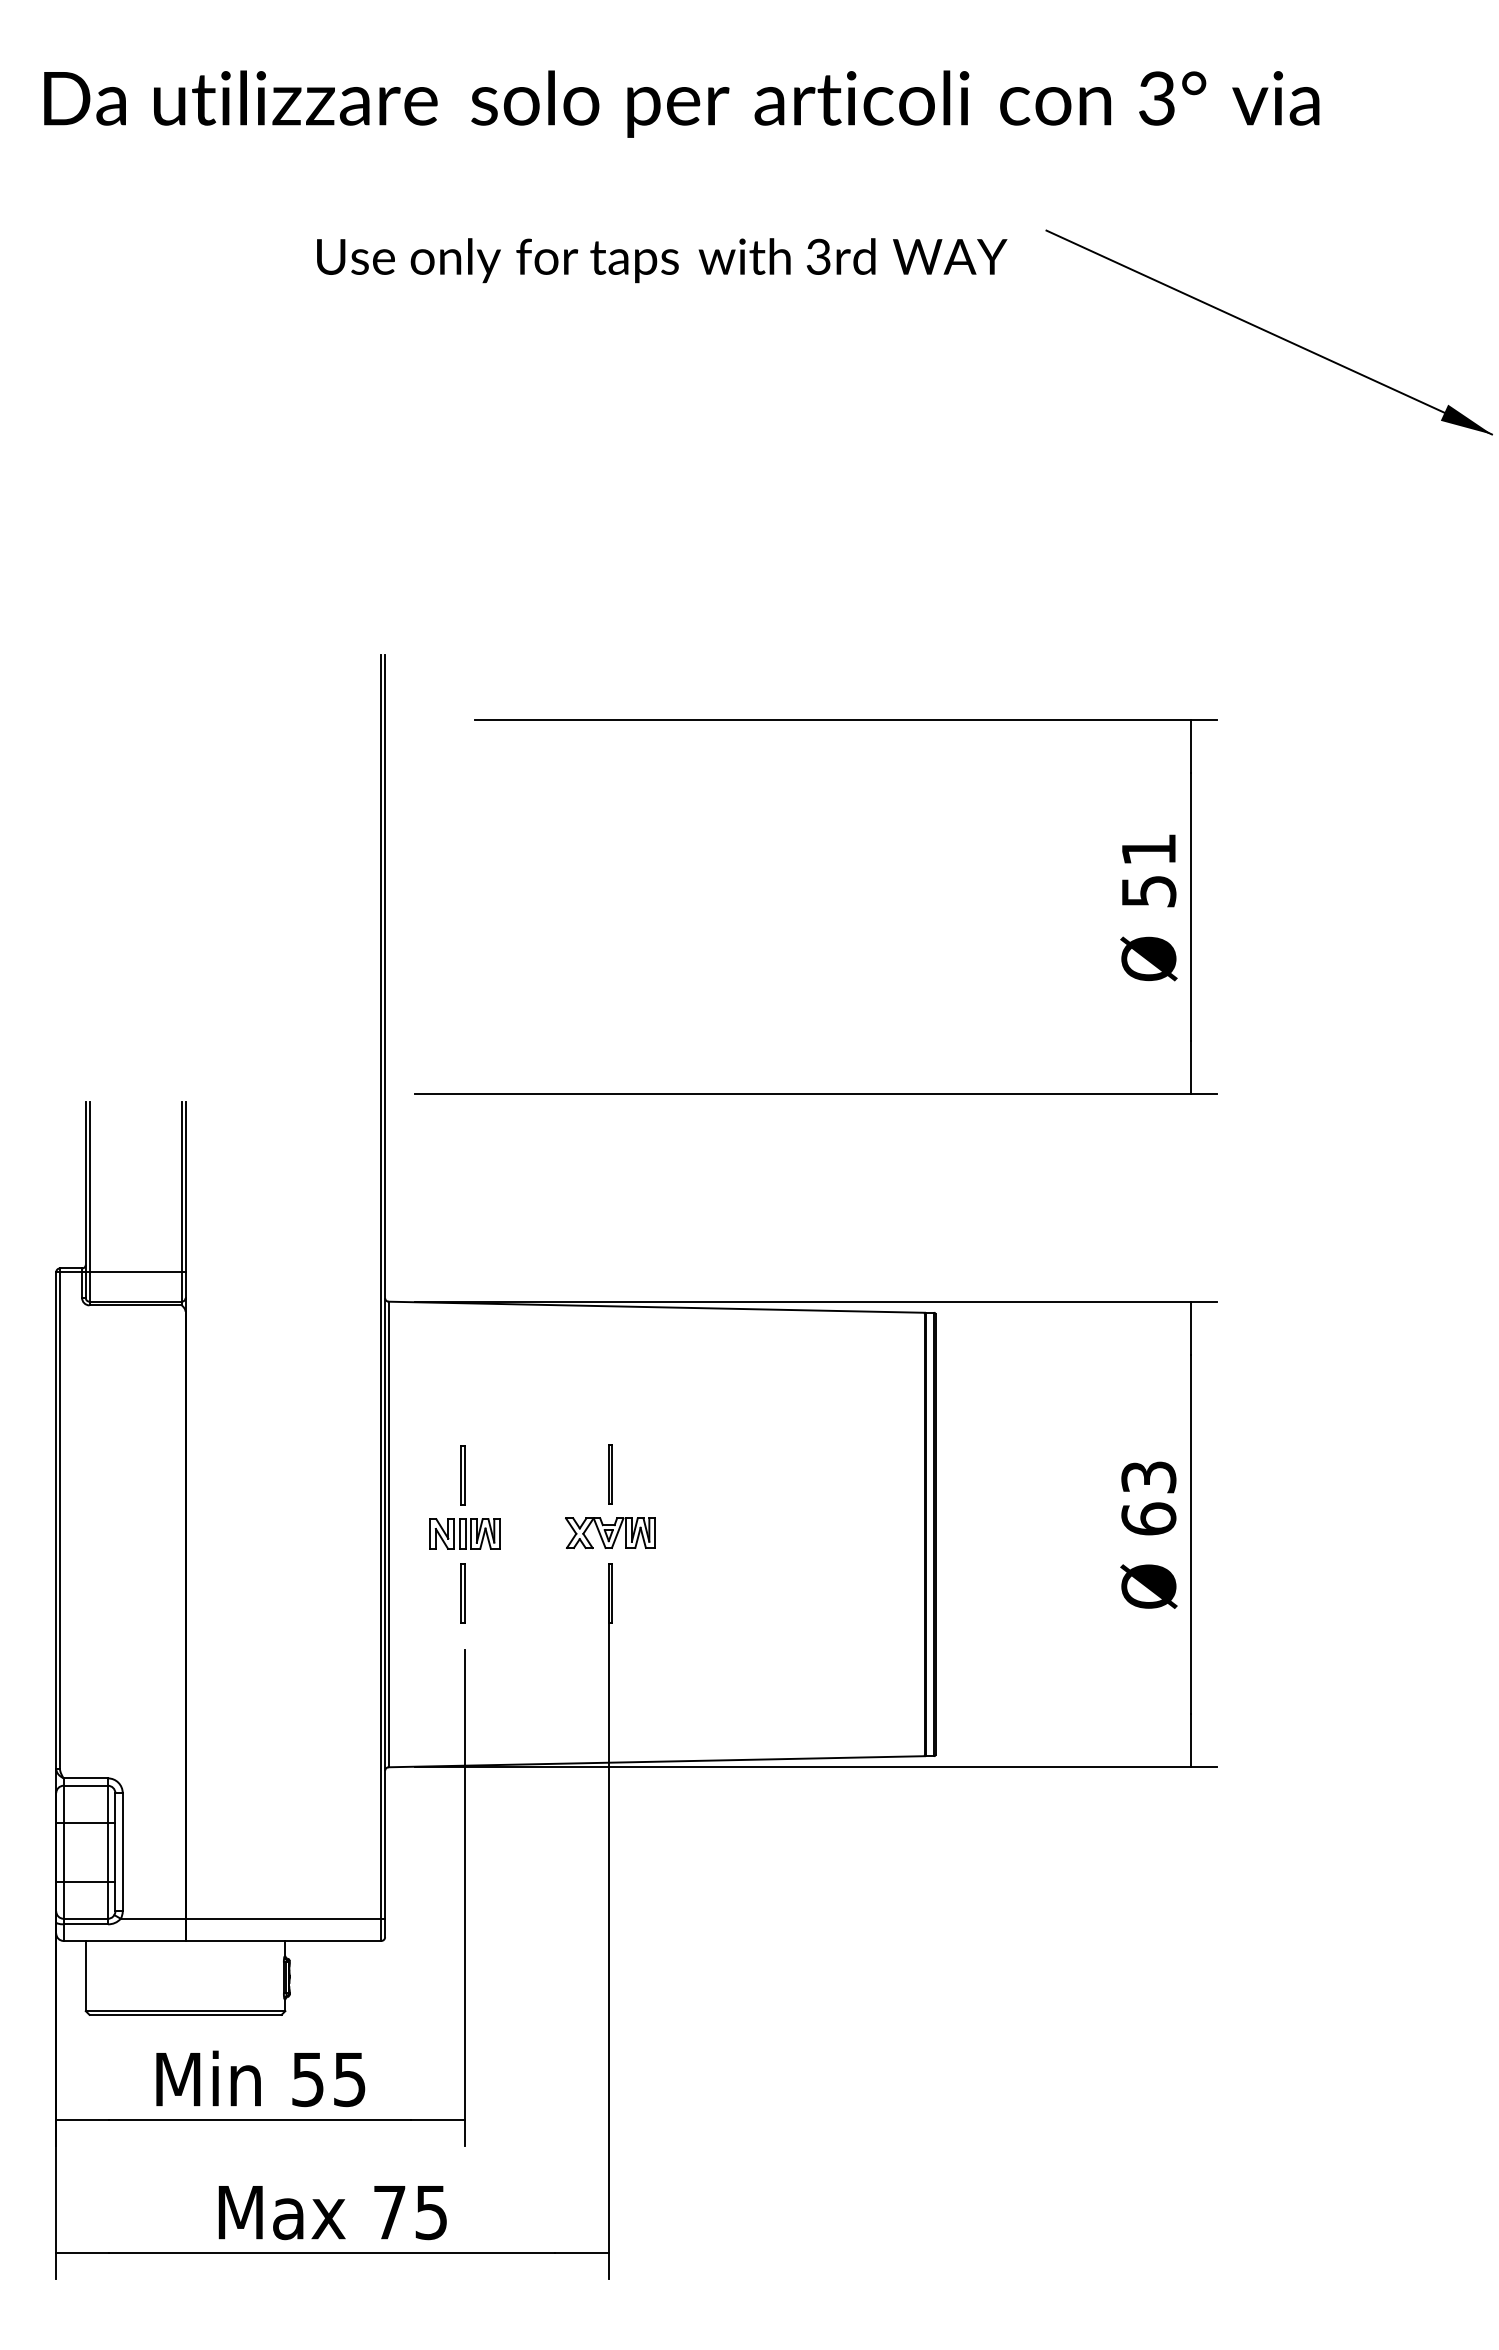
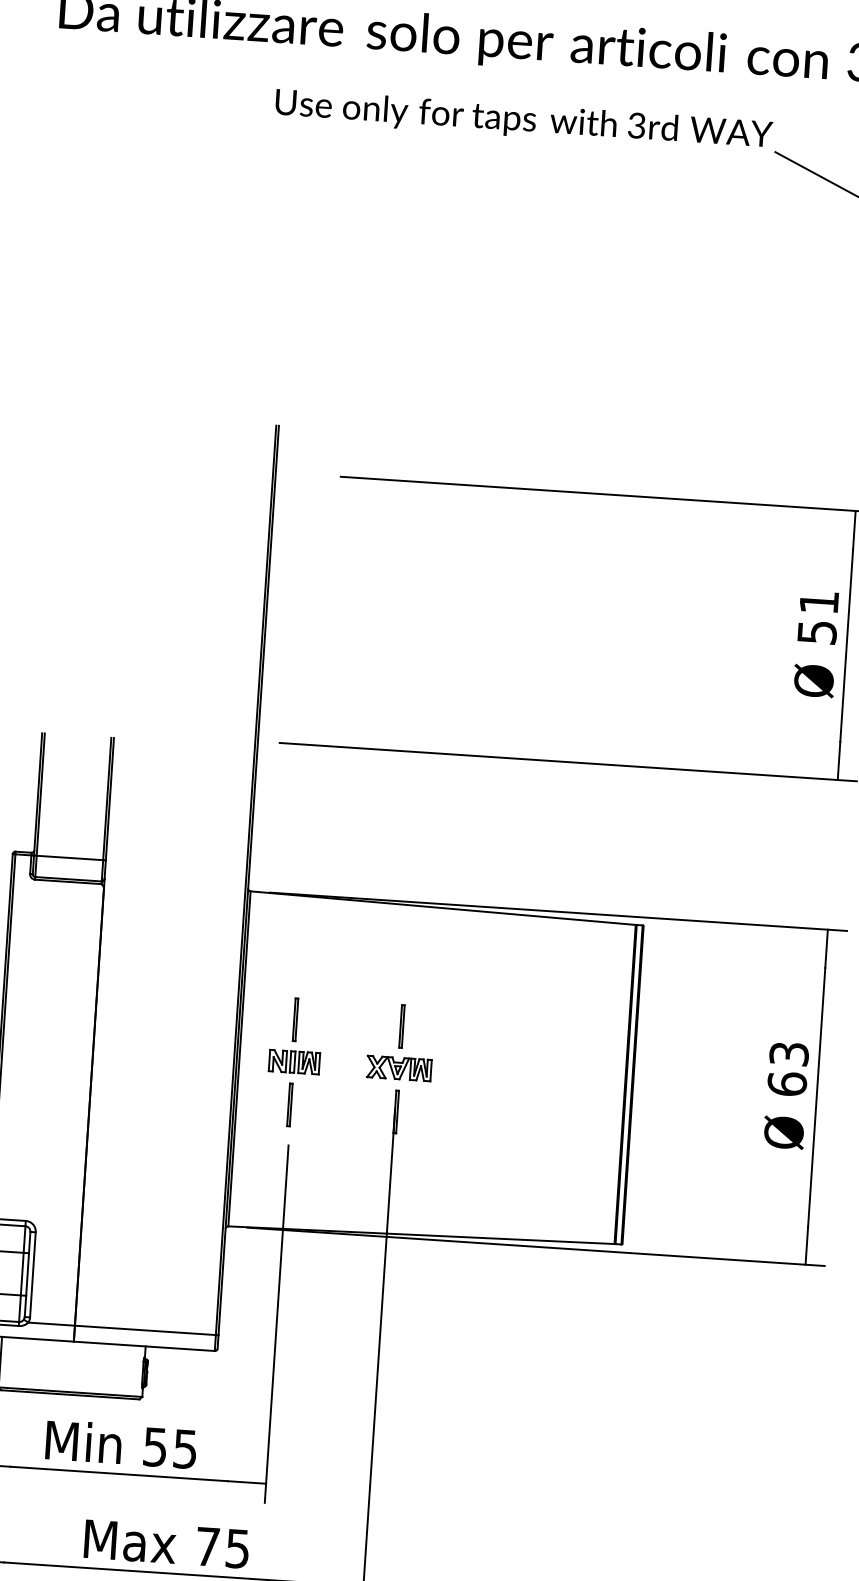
text: (662, 260) -> (524, 120), moved

